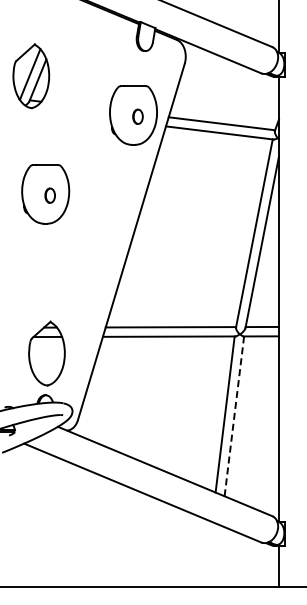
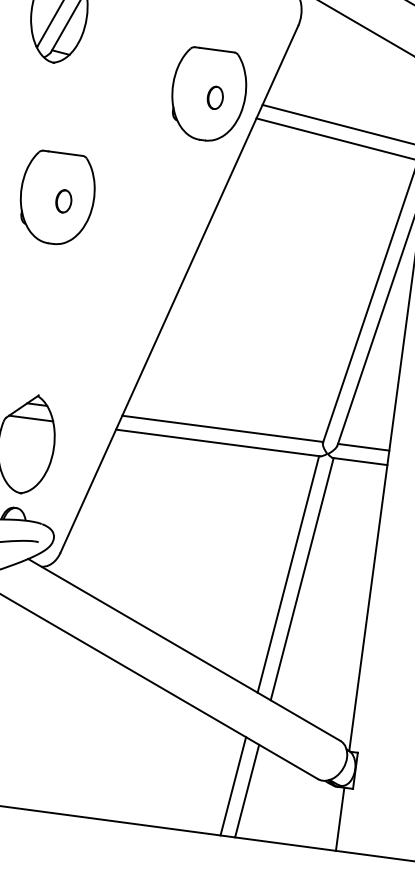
line: (234, 416) -> (302, 579), dashed -> solid
line: (208, 553) -> (234, 785), added
line: (217, 555) -> (247, 790), added

